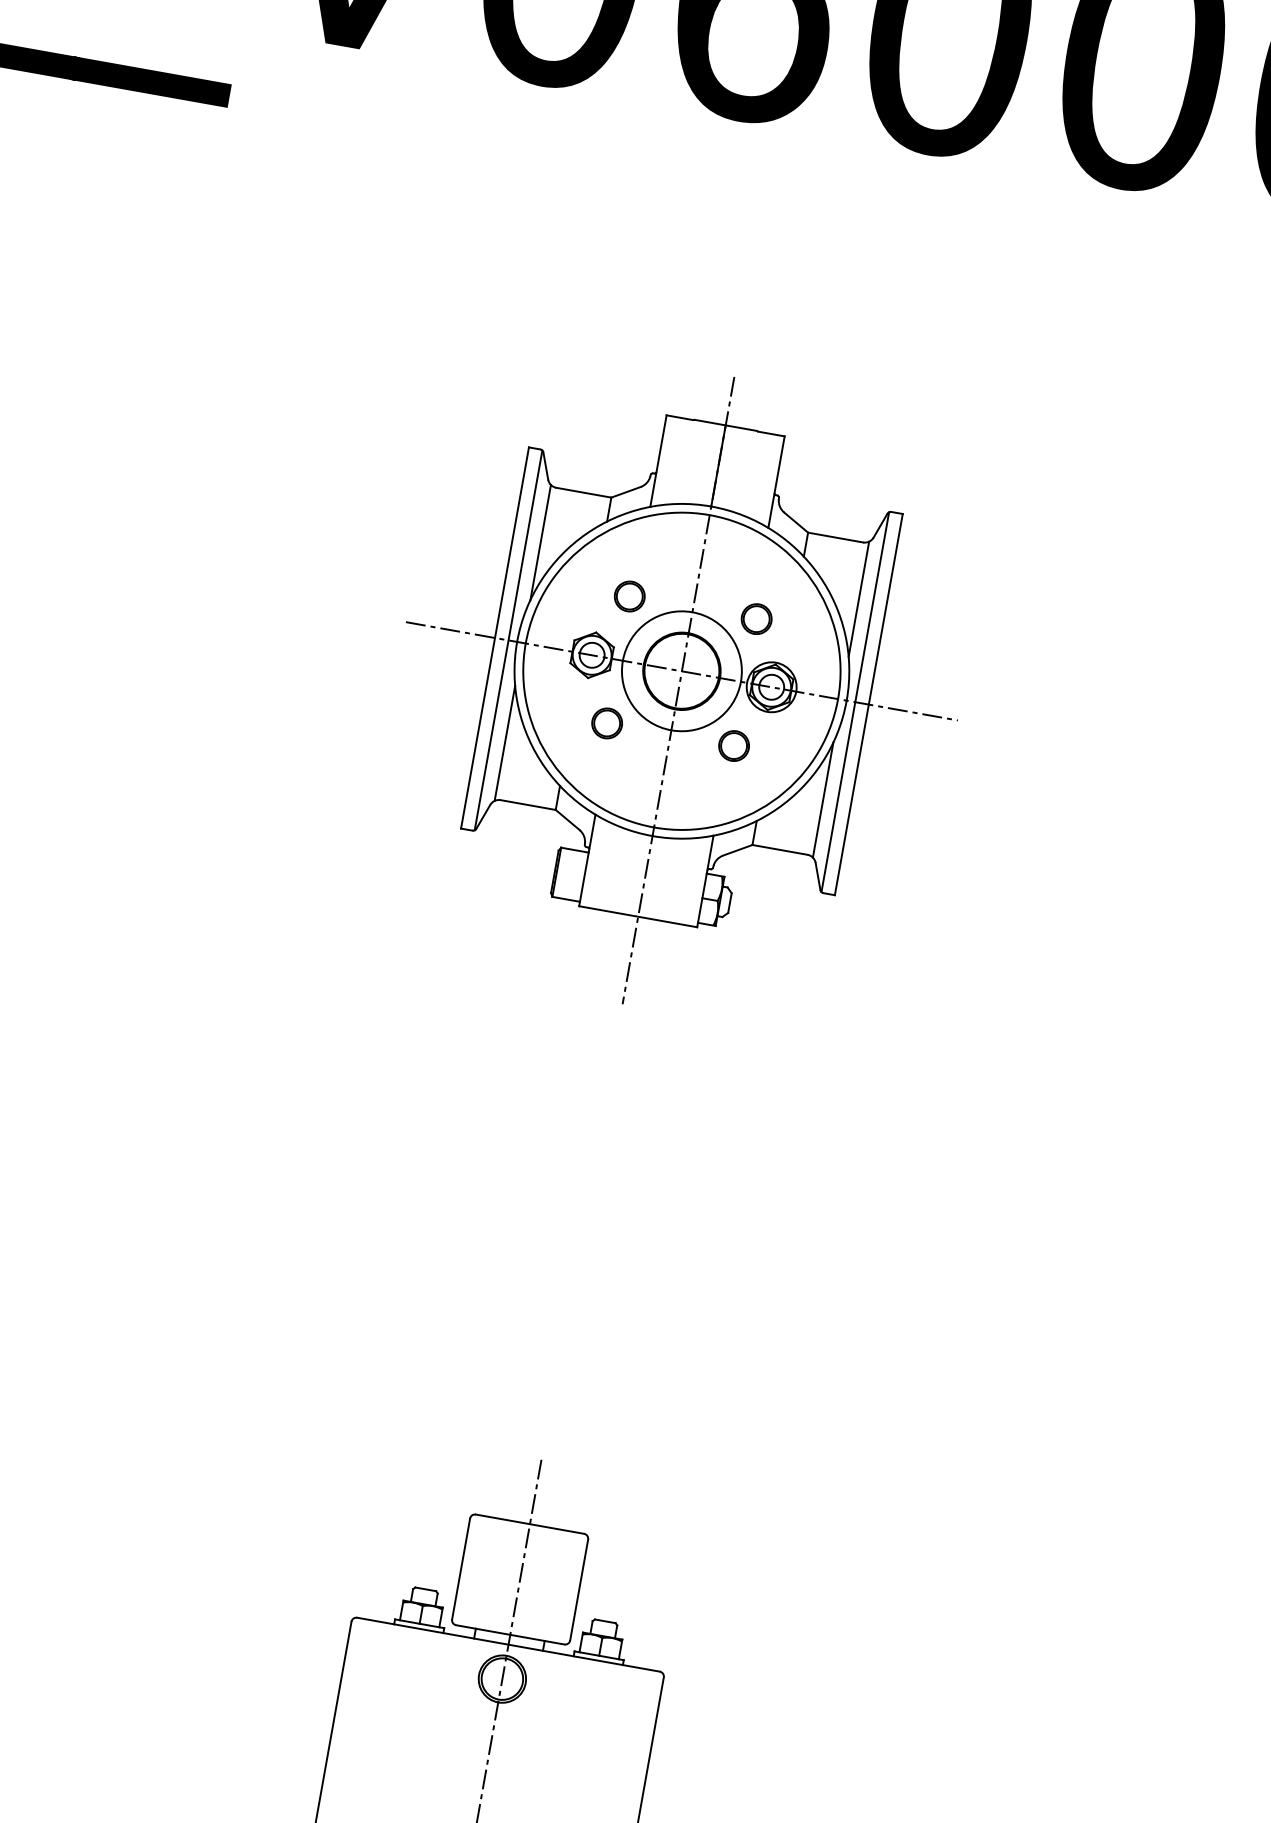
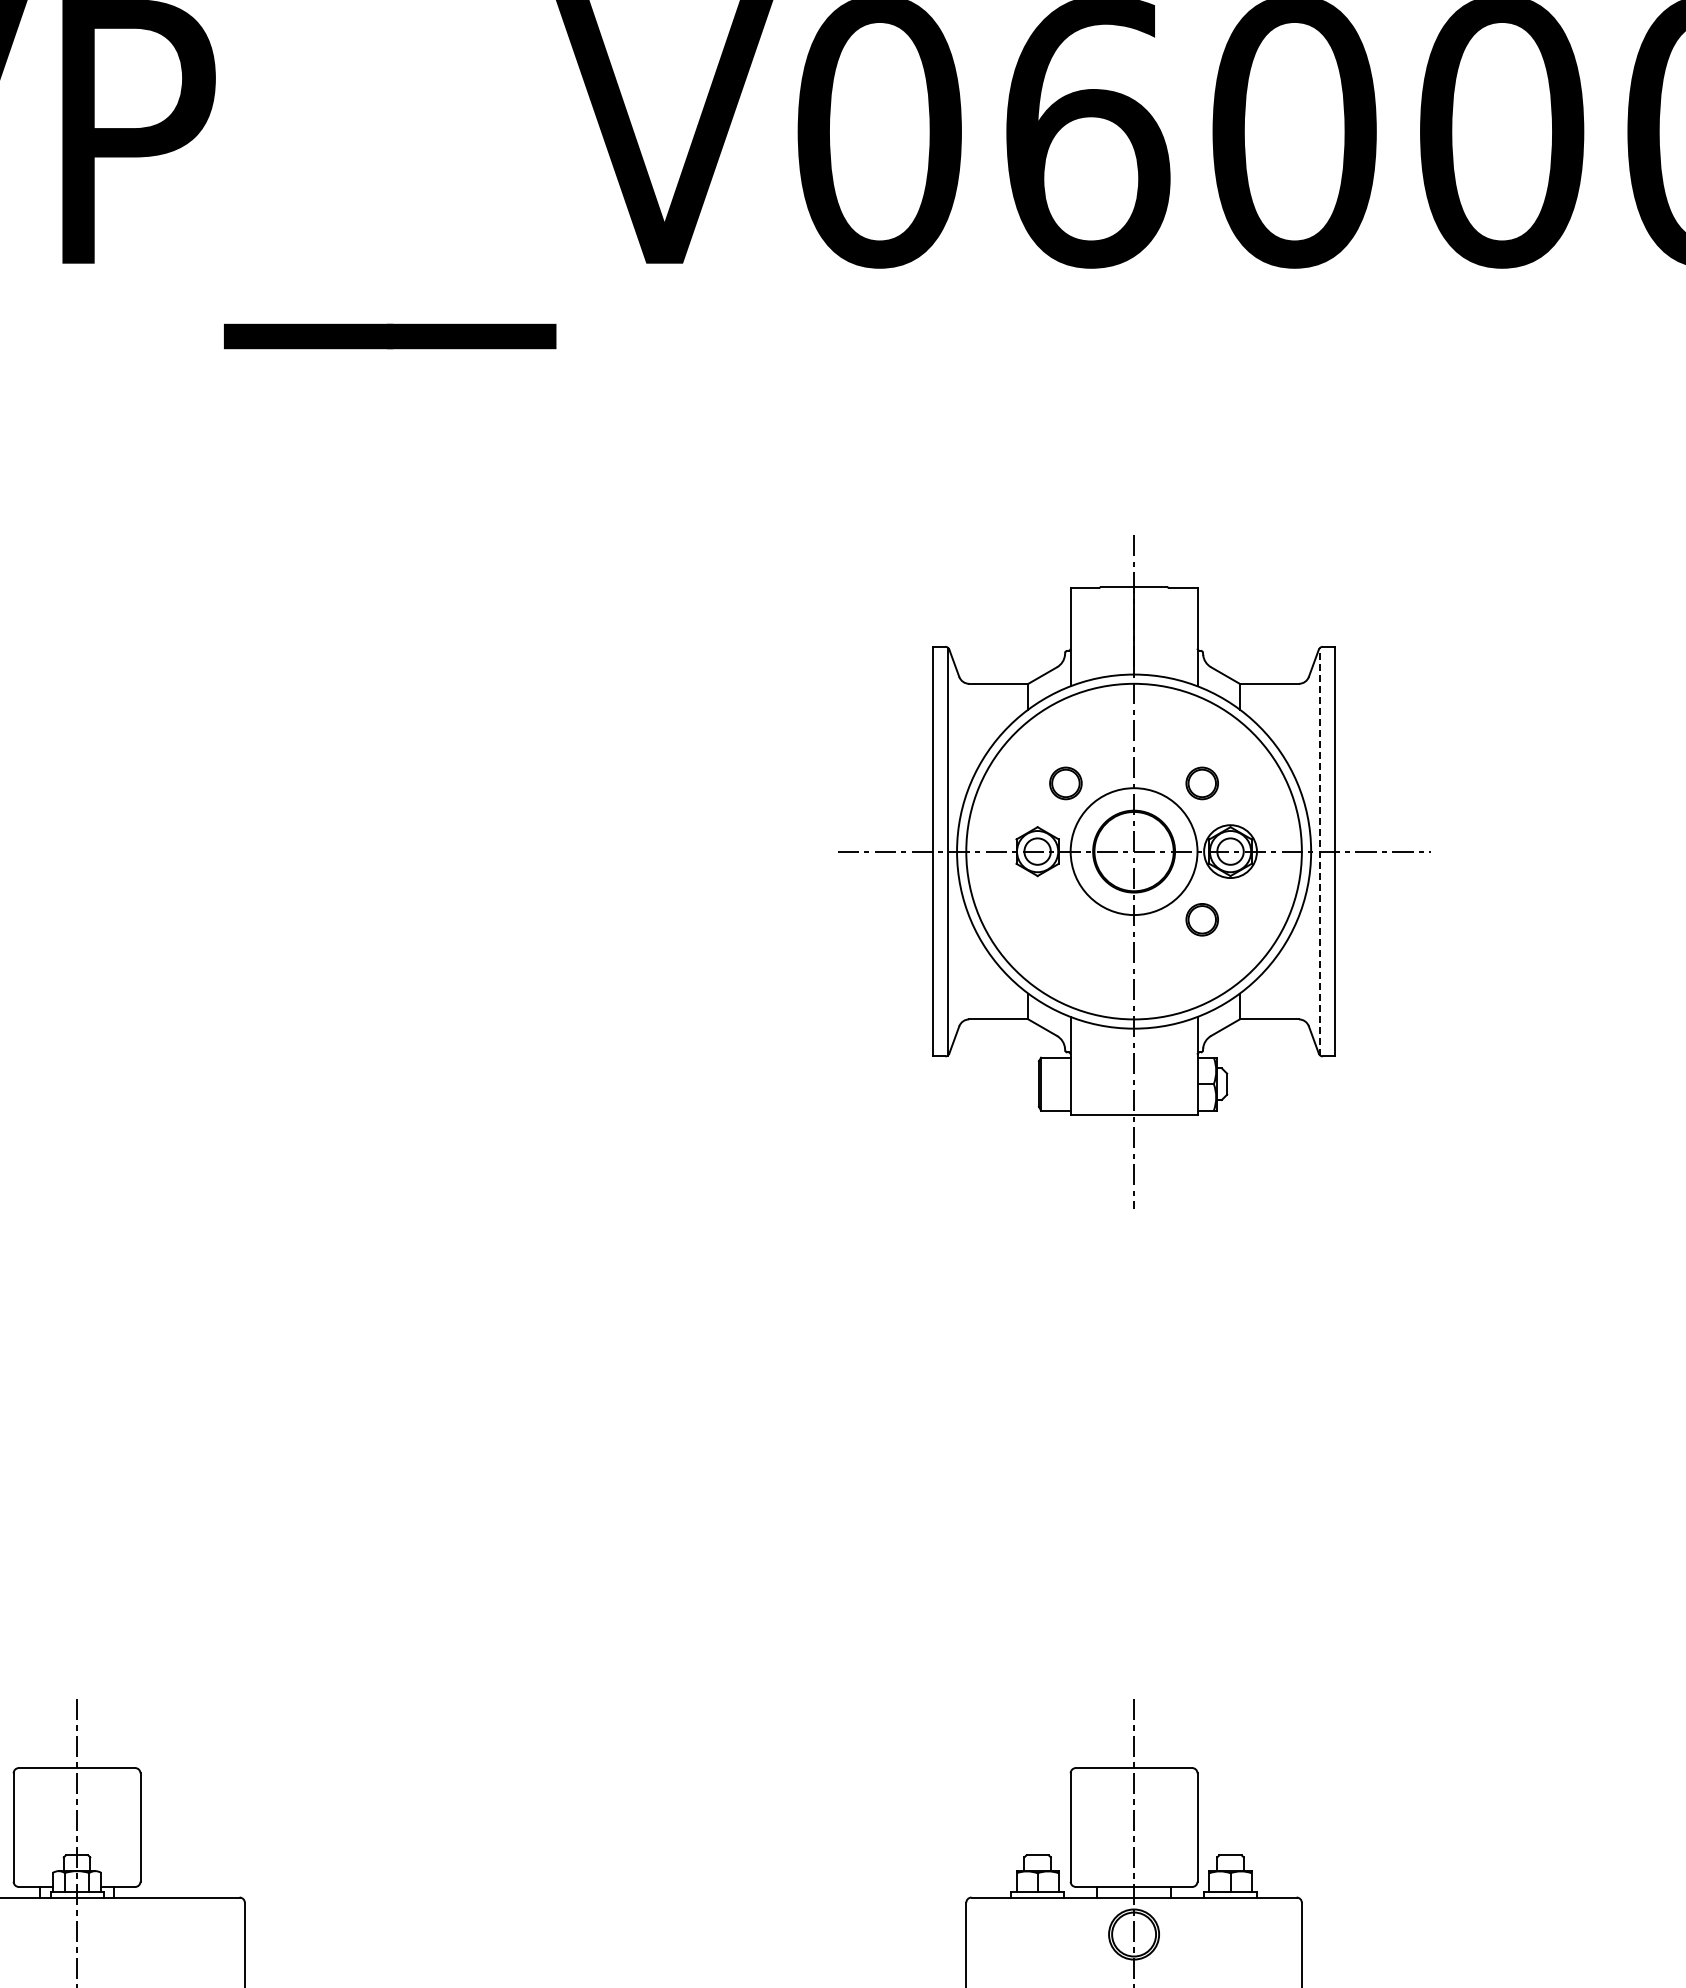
line: (541, 542) -> (963, 743), removed
line: (859, 599) -> (1305, 743), removed
line: (855, 702) -> (1320, 851), solid -> dashed
part: (606, 723) -> (1065, 919), removed
line: (505, 743) -> (963, 959), removed
line: (823, 800) -> (1305, 959), removed

